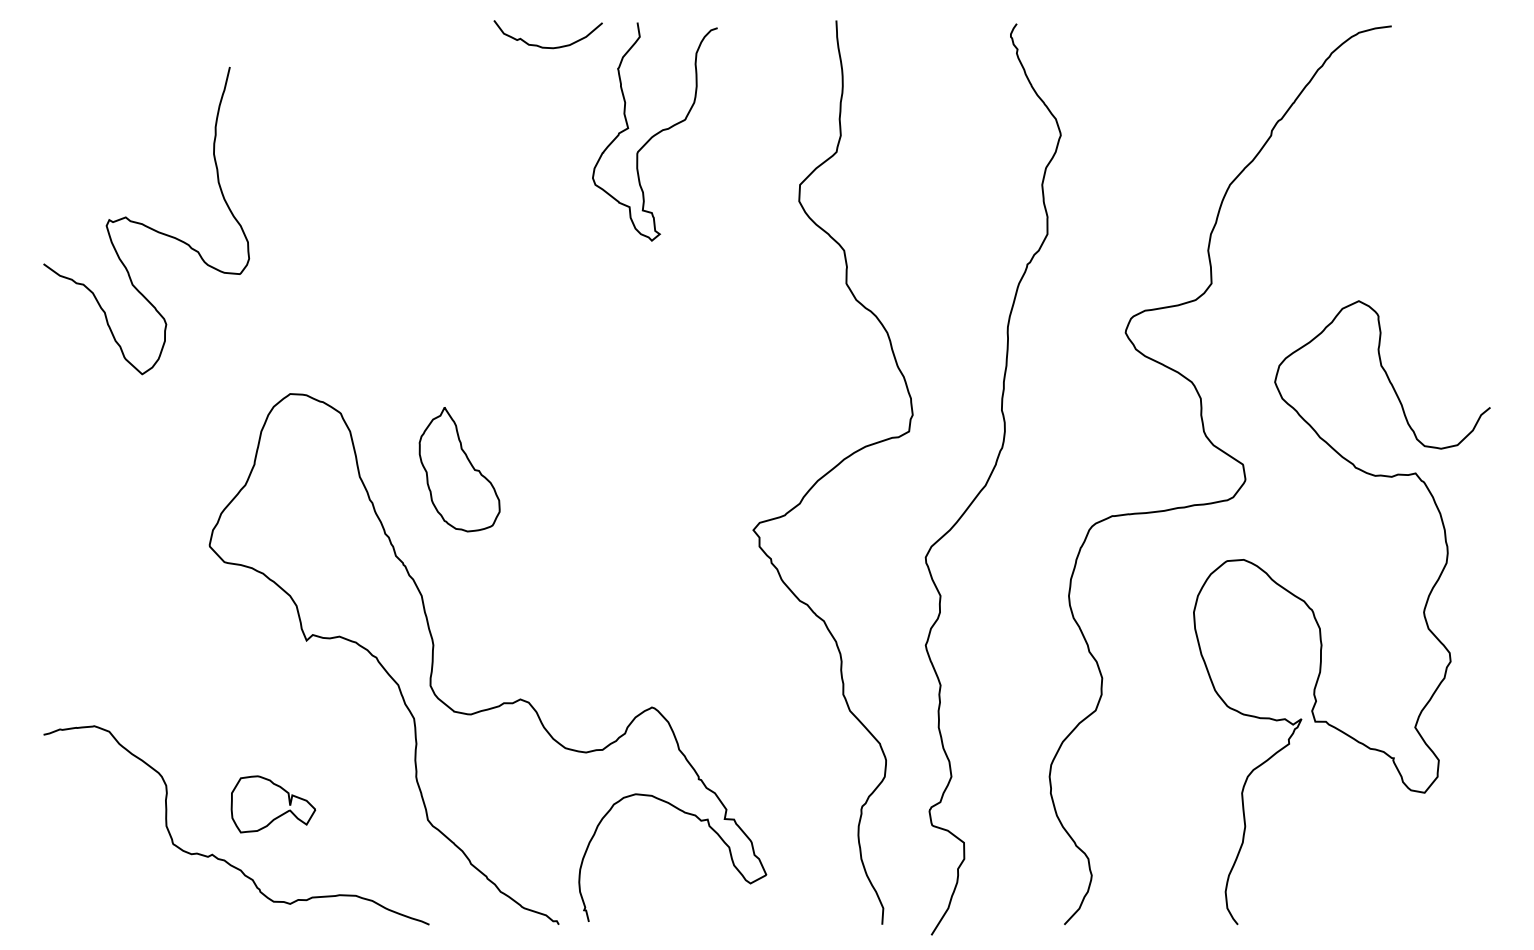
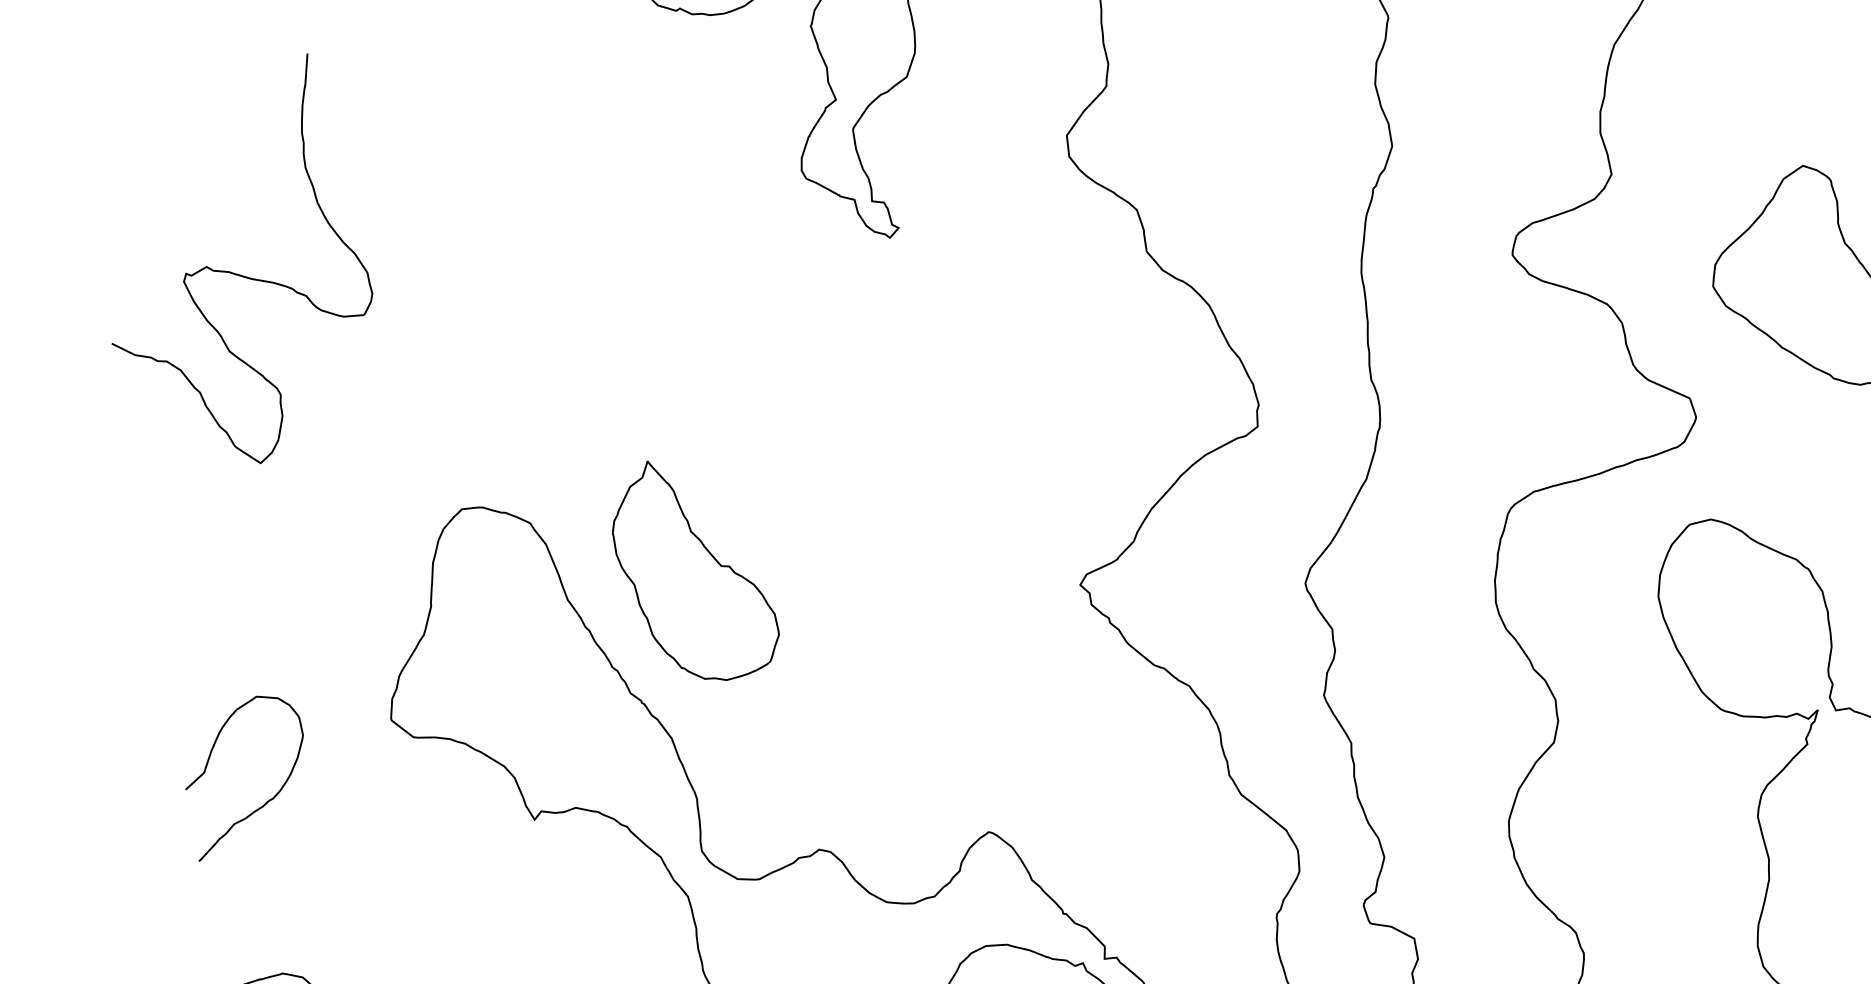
curve: (145, 224) -> (233, 271), moved
part: (459, 469) -> (693, 569), size x1.43
curve: (105, 591) -> (268, 799), added

